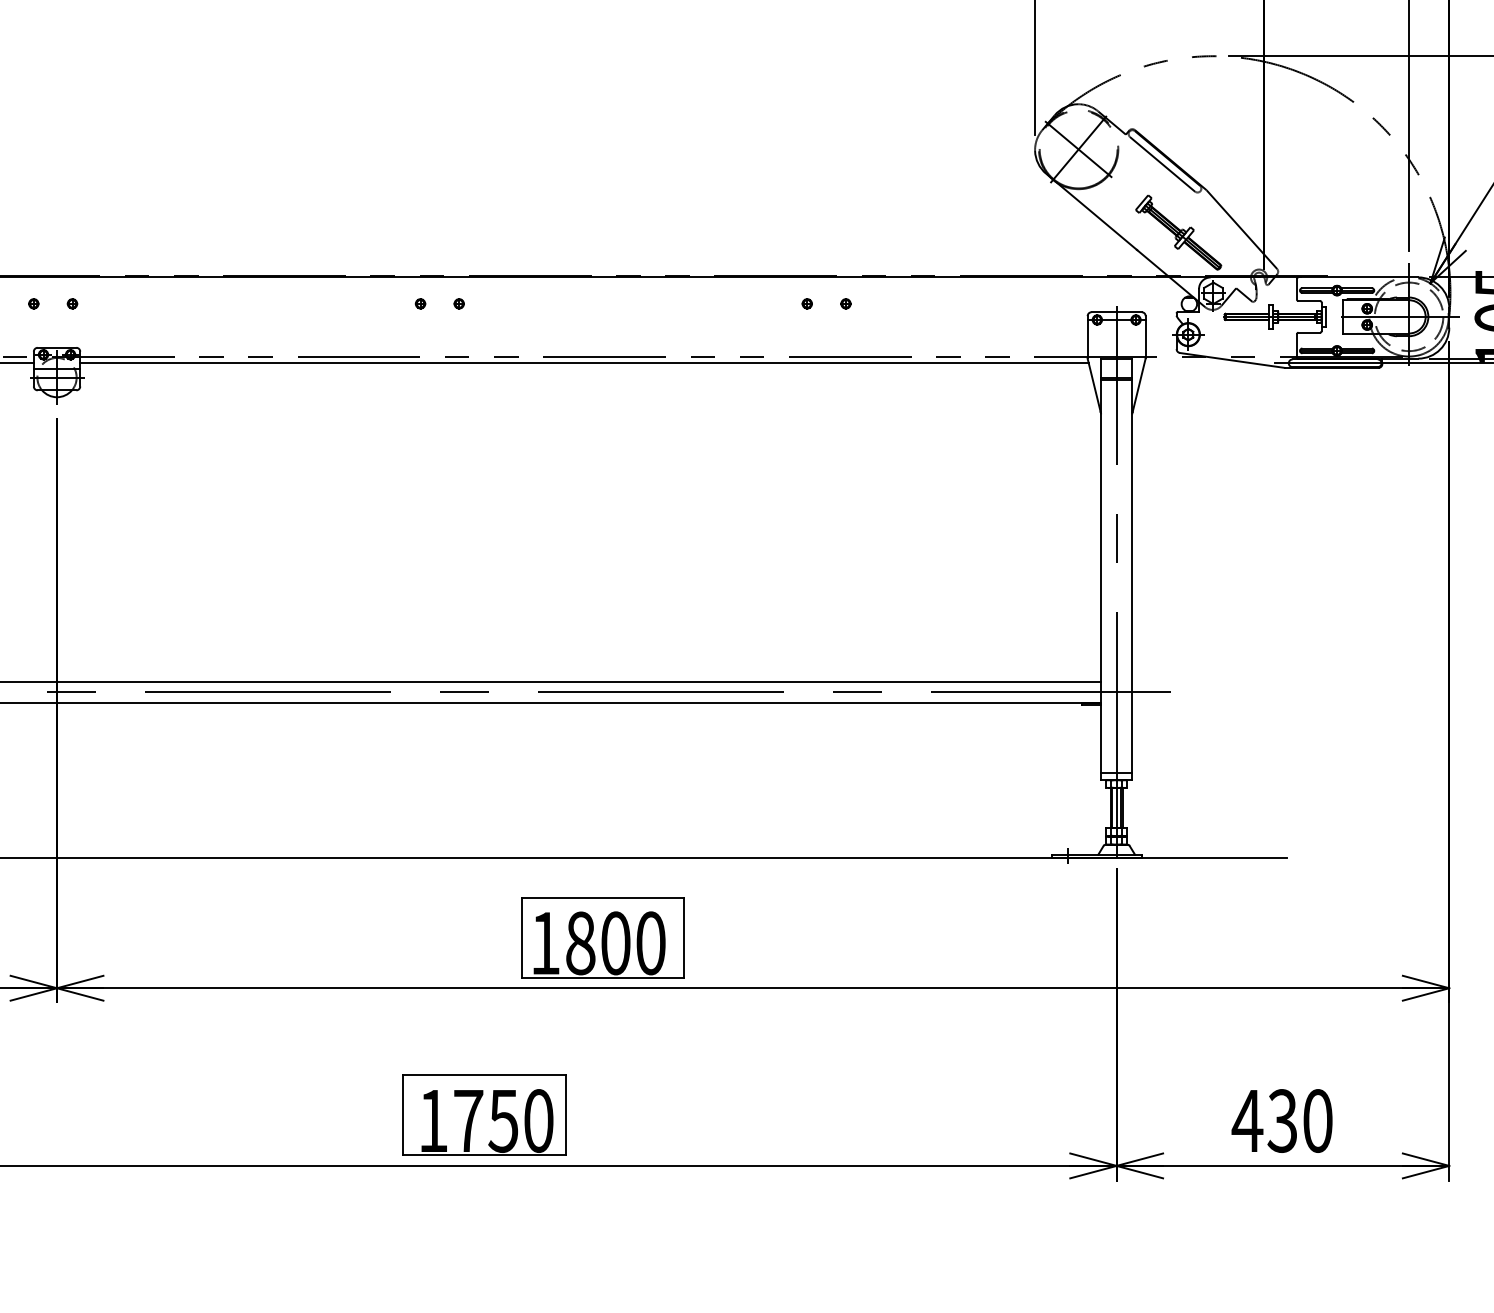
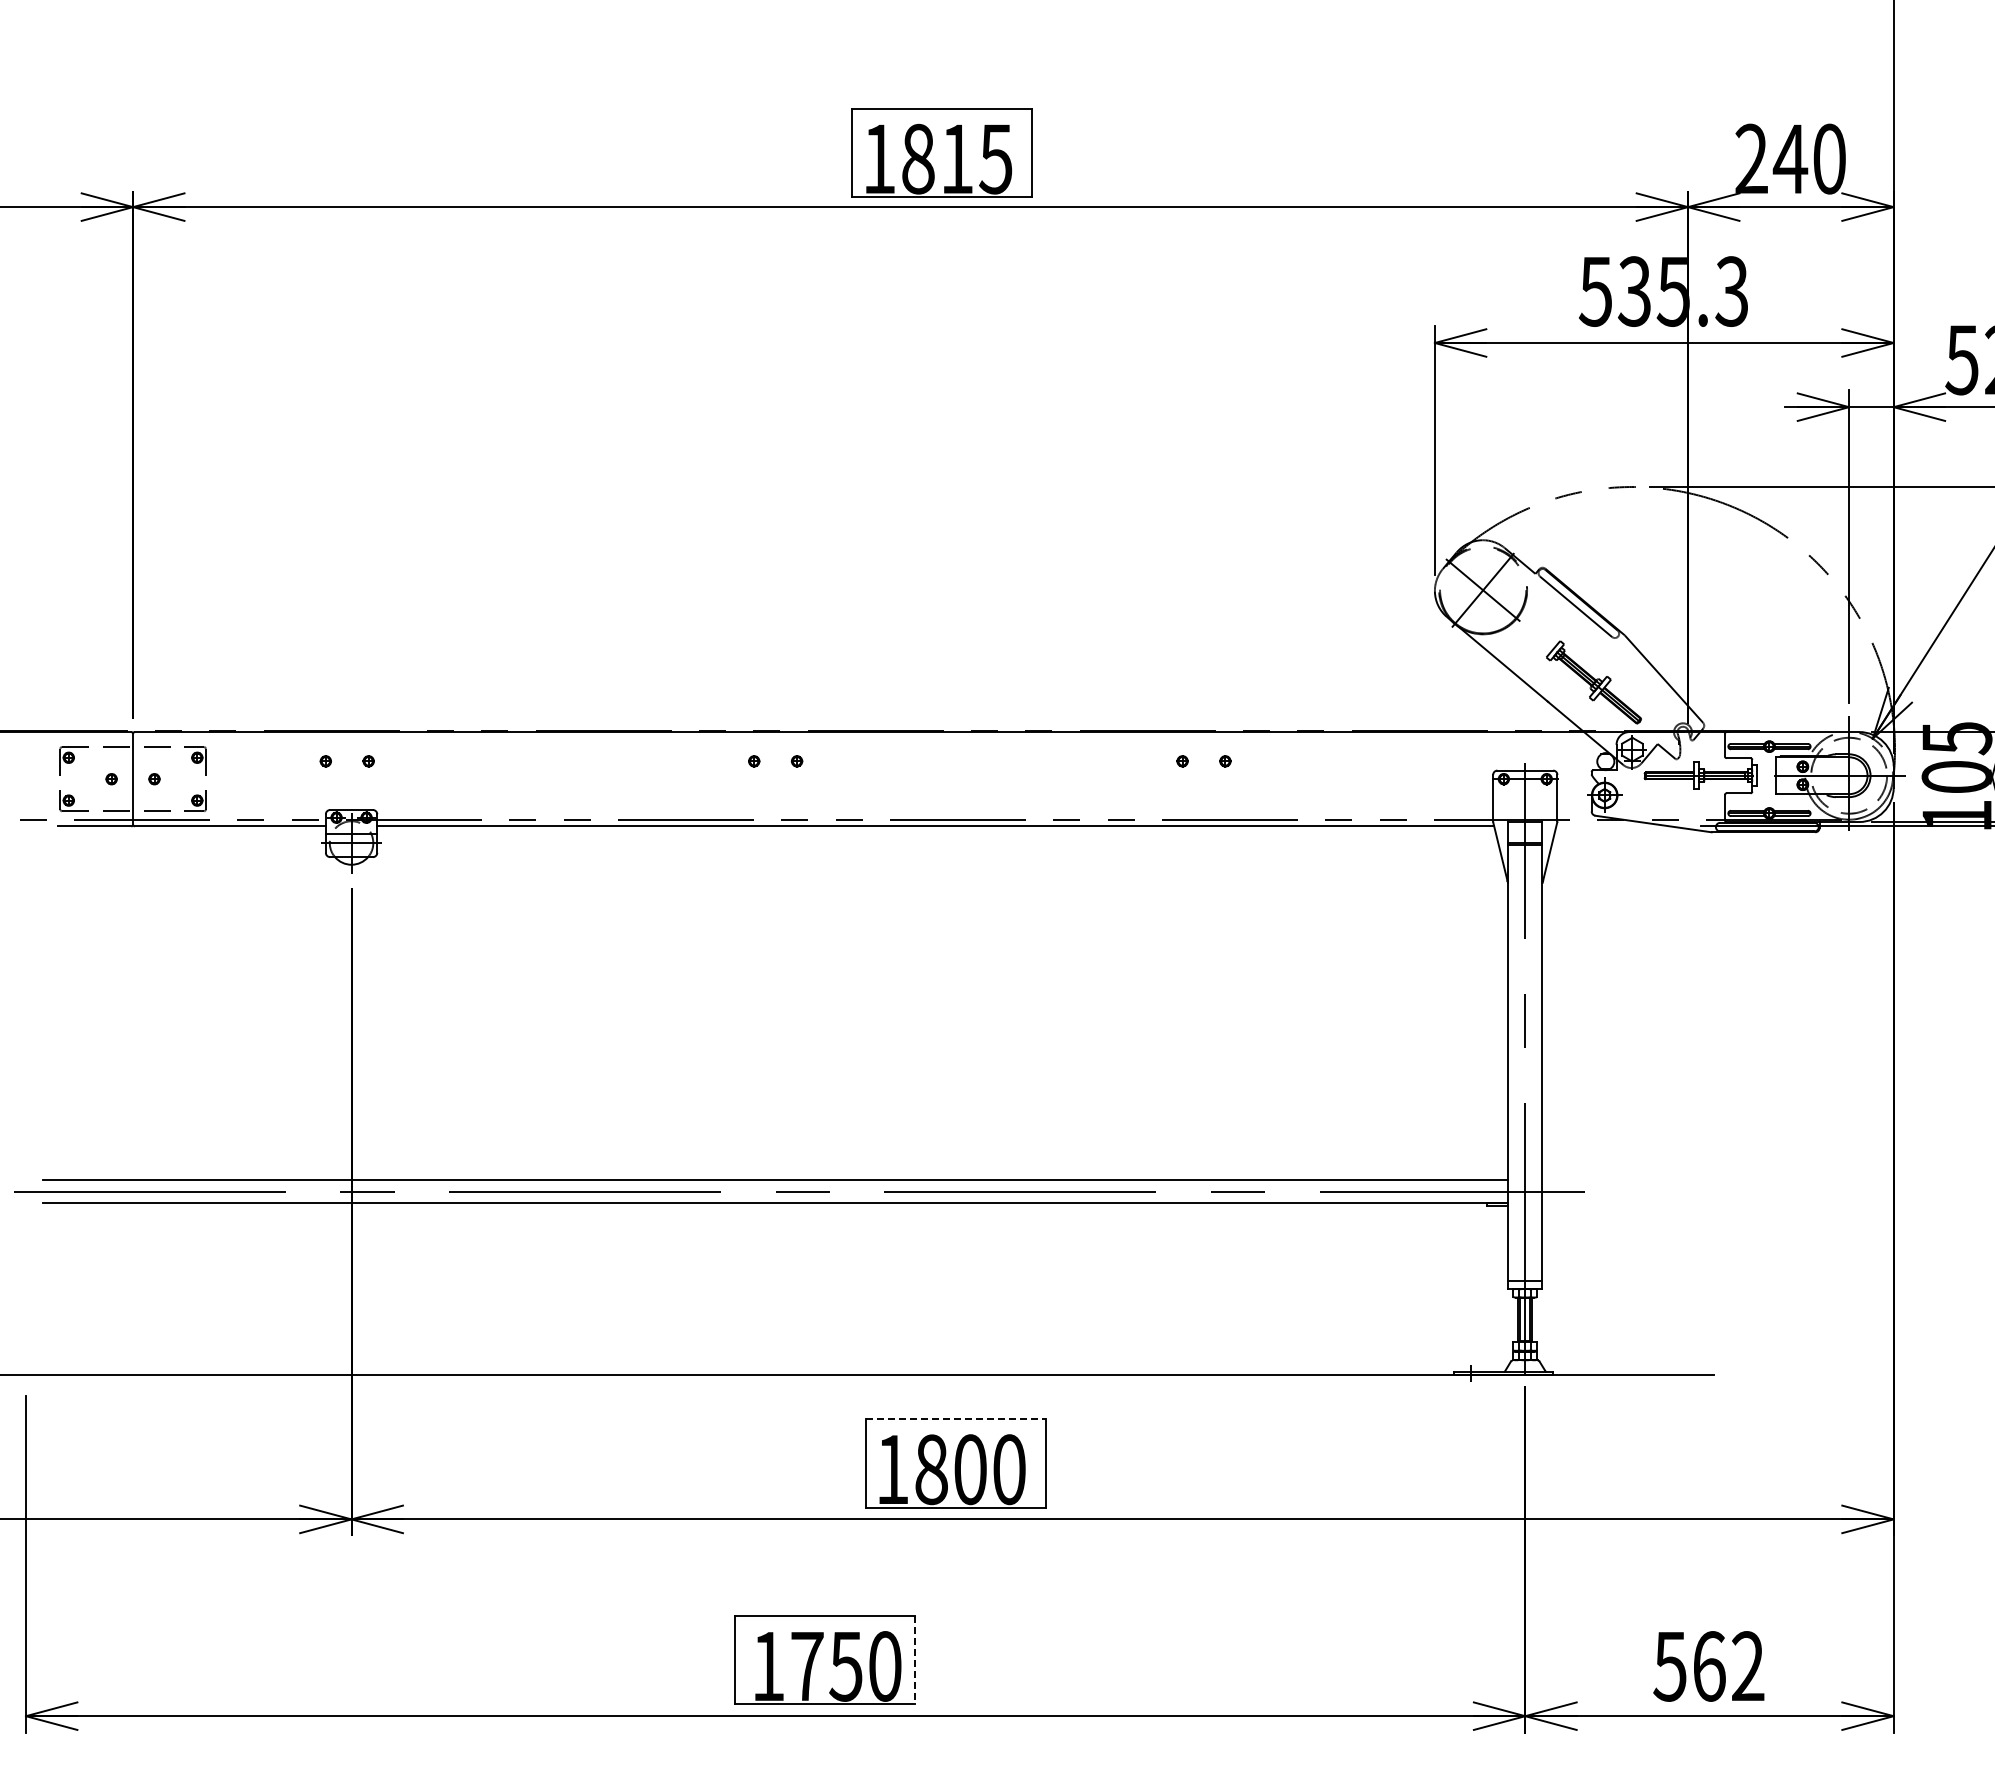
line: (603, 898) -> (956, 1419), solid -> dashed
line: (566, 1115) -> (915, 1660), solid -> dashed
text: (1282, 1121) -> (1708, 1666), 430 -> 562

